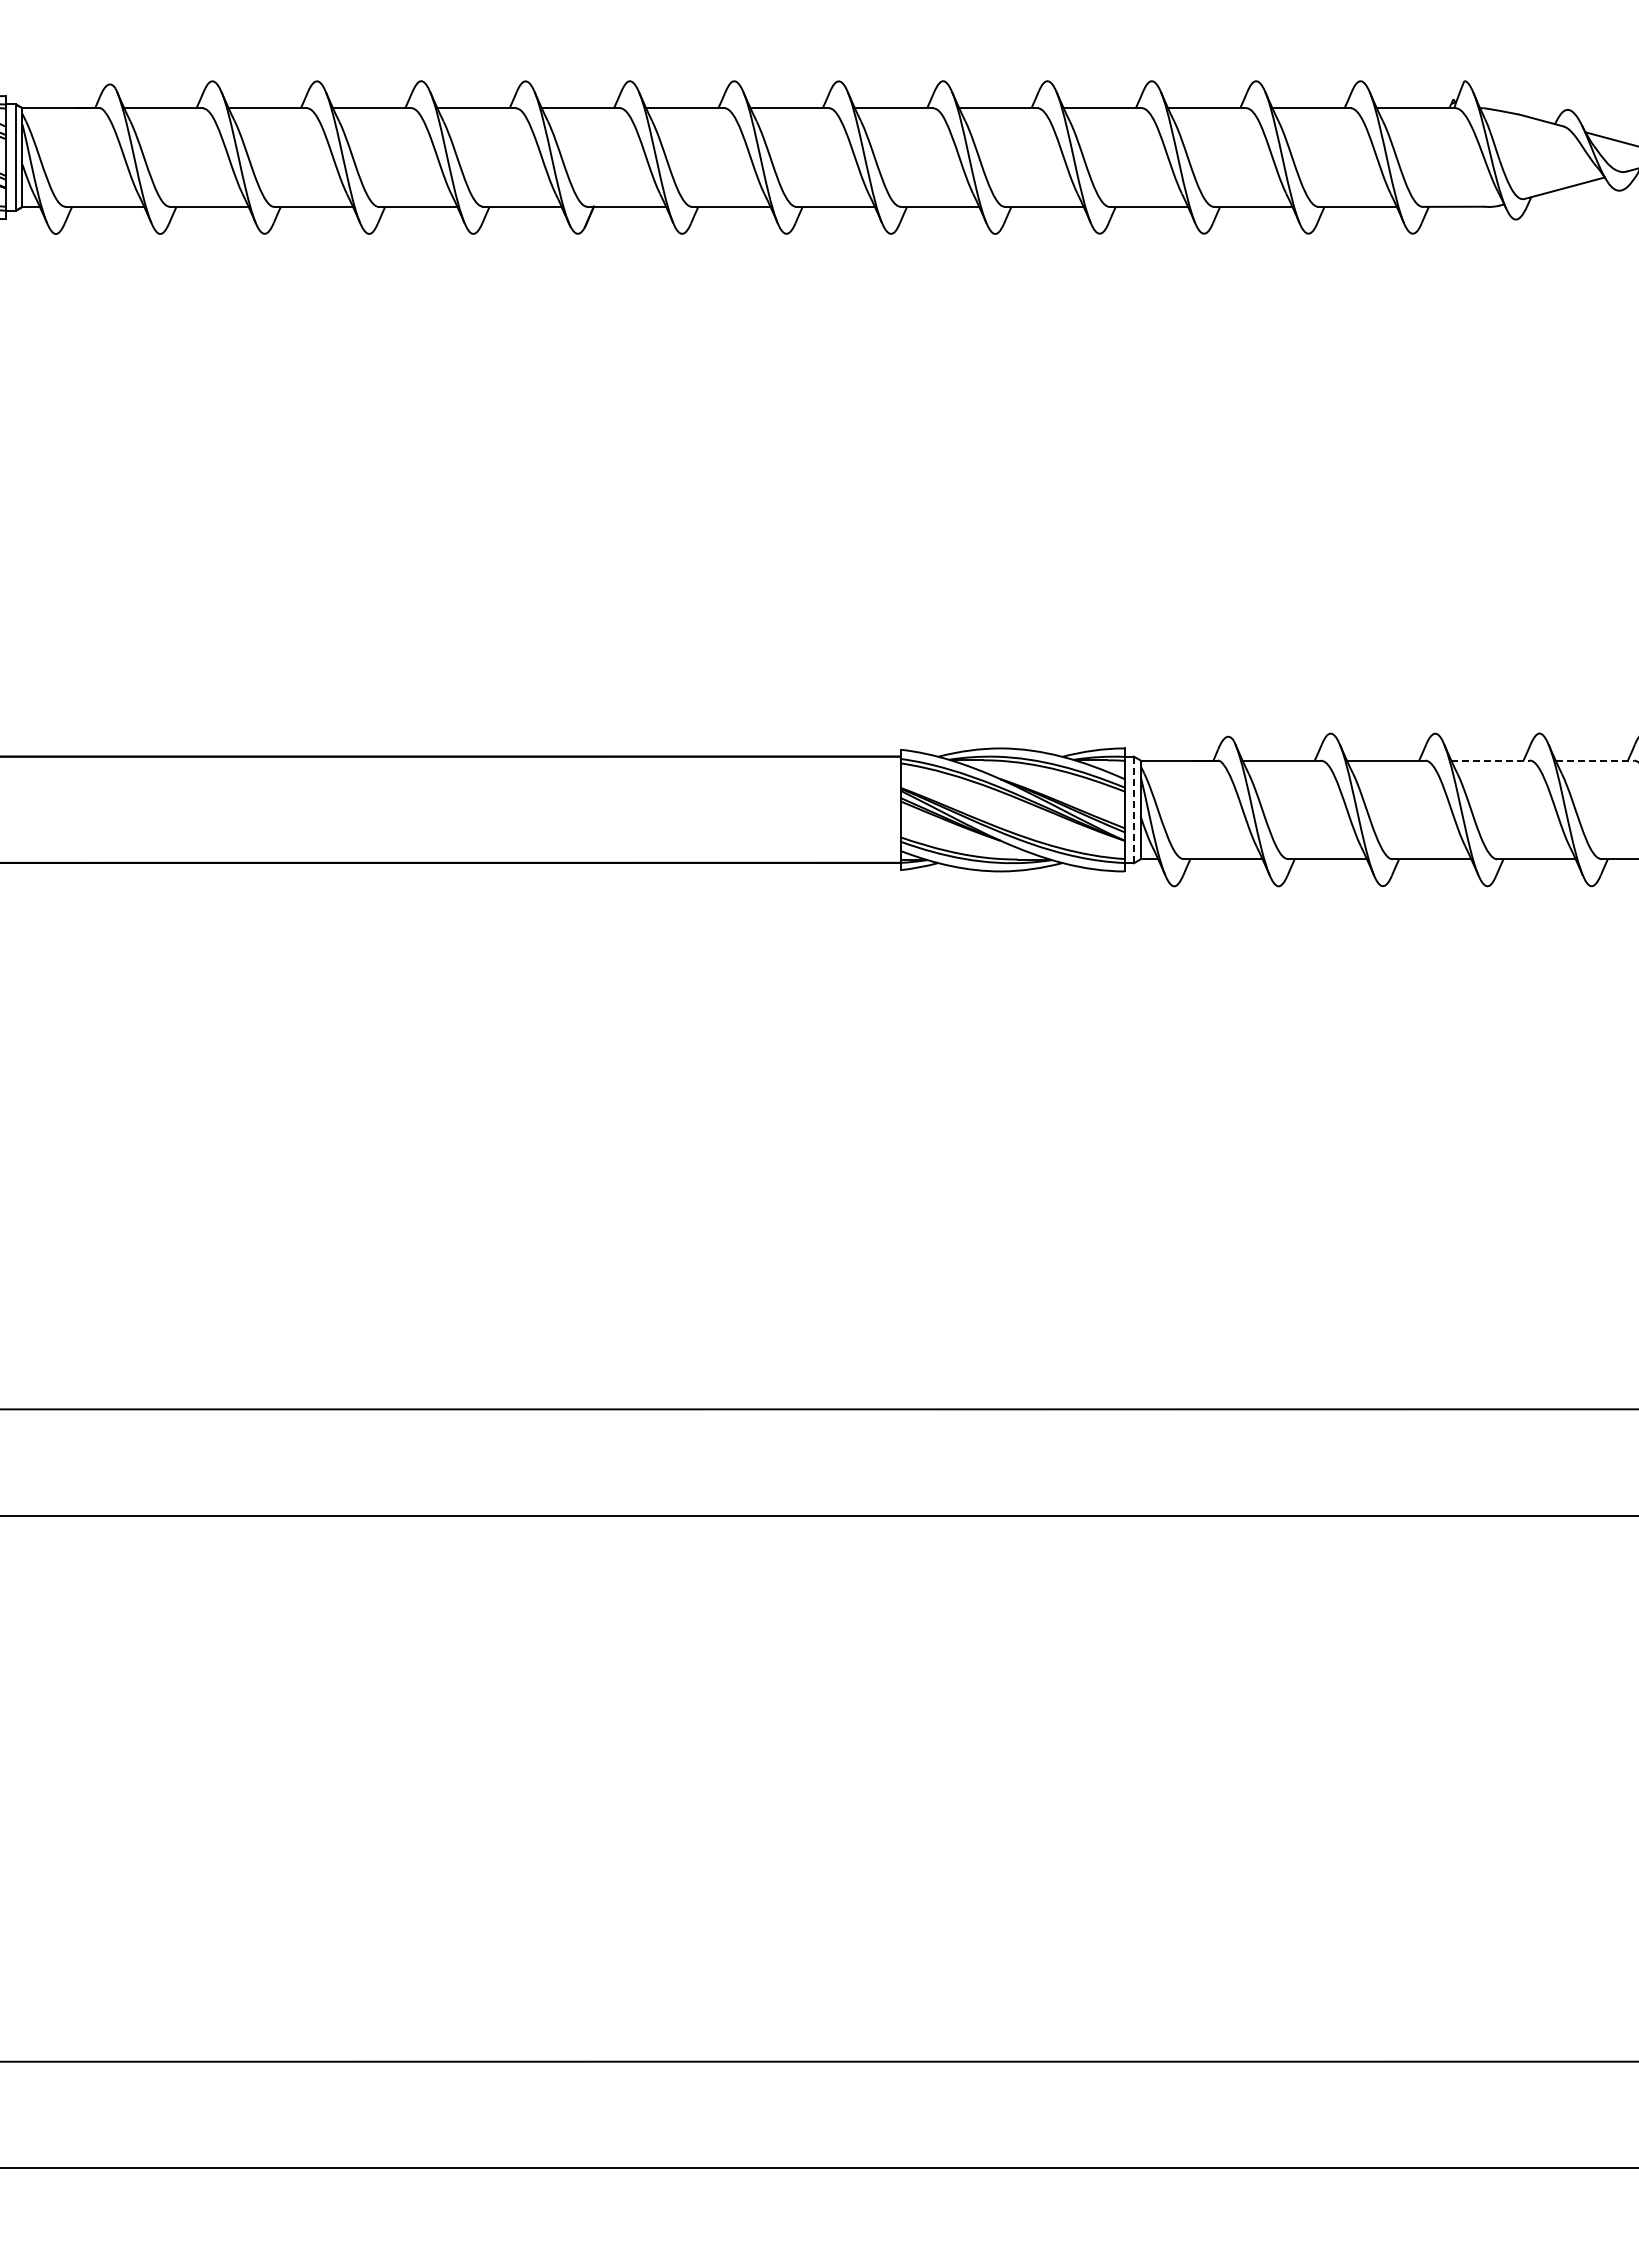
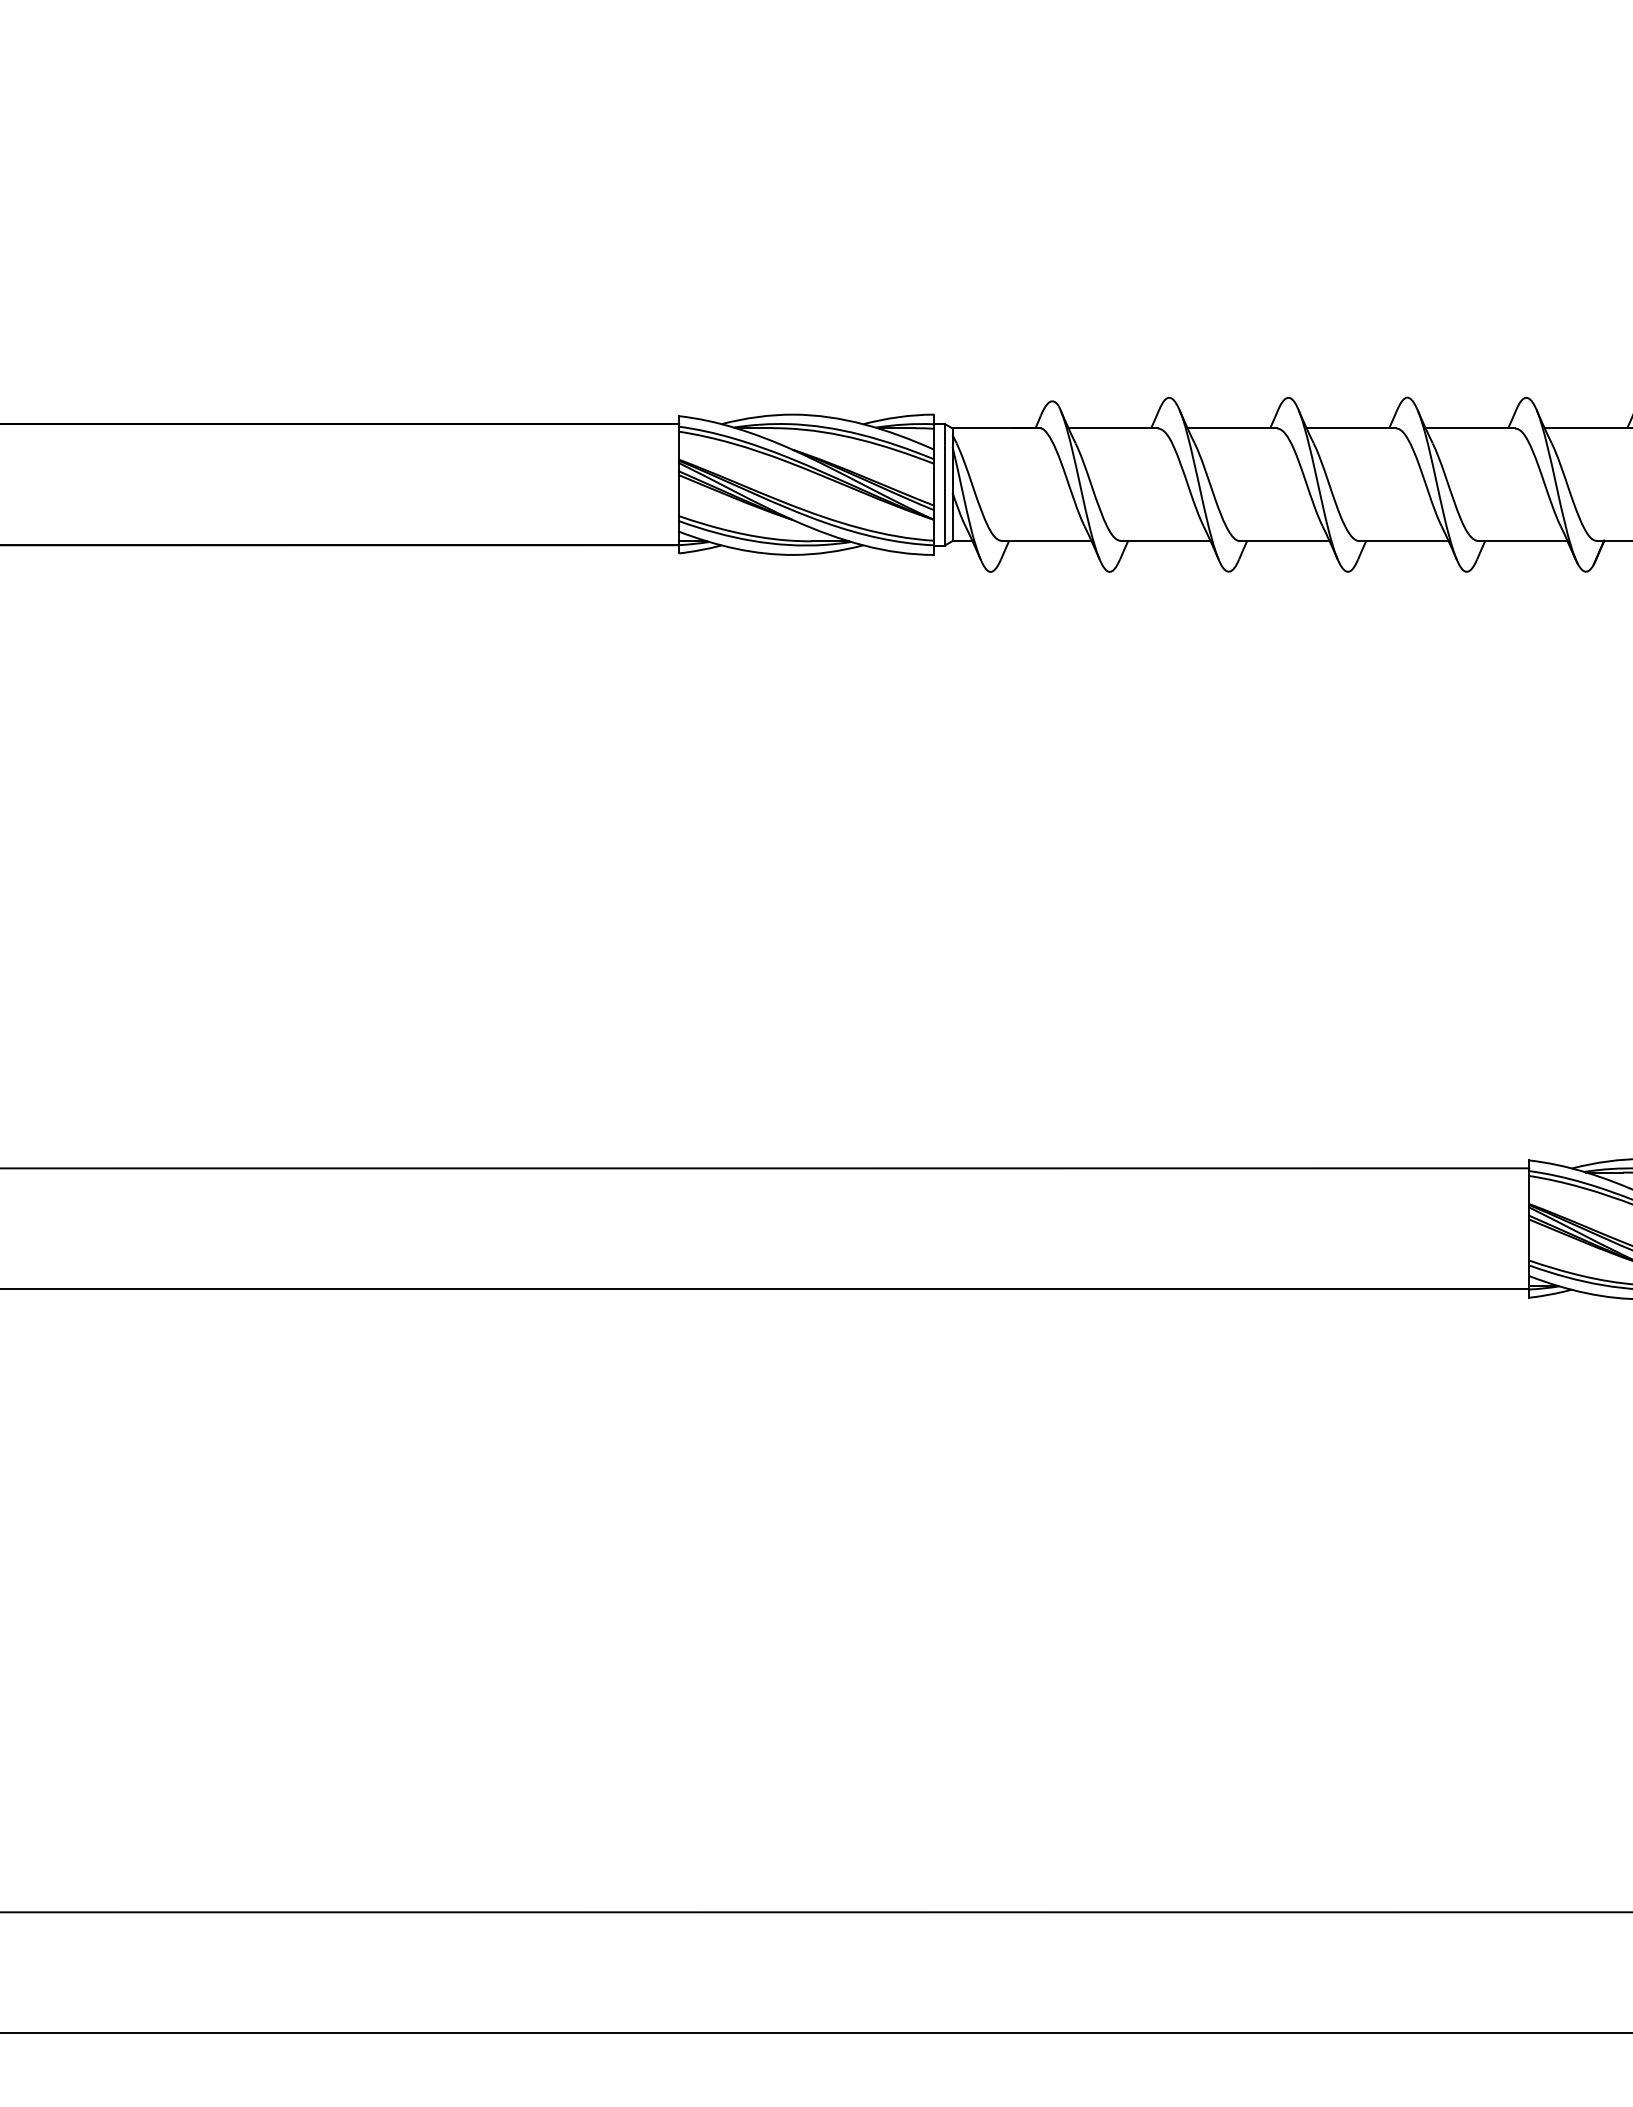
line: (1491, 760) -> (1352, 428), dashed -> solid
line: (1595, 760) -> (1471, 428), dashed -> solid
line: (1133, 809) -> (944, 484), dashed -> solid

